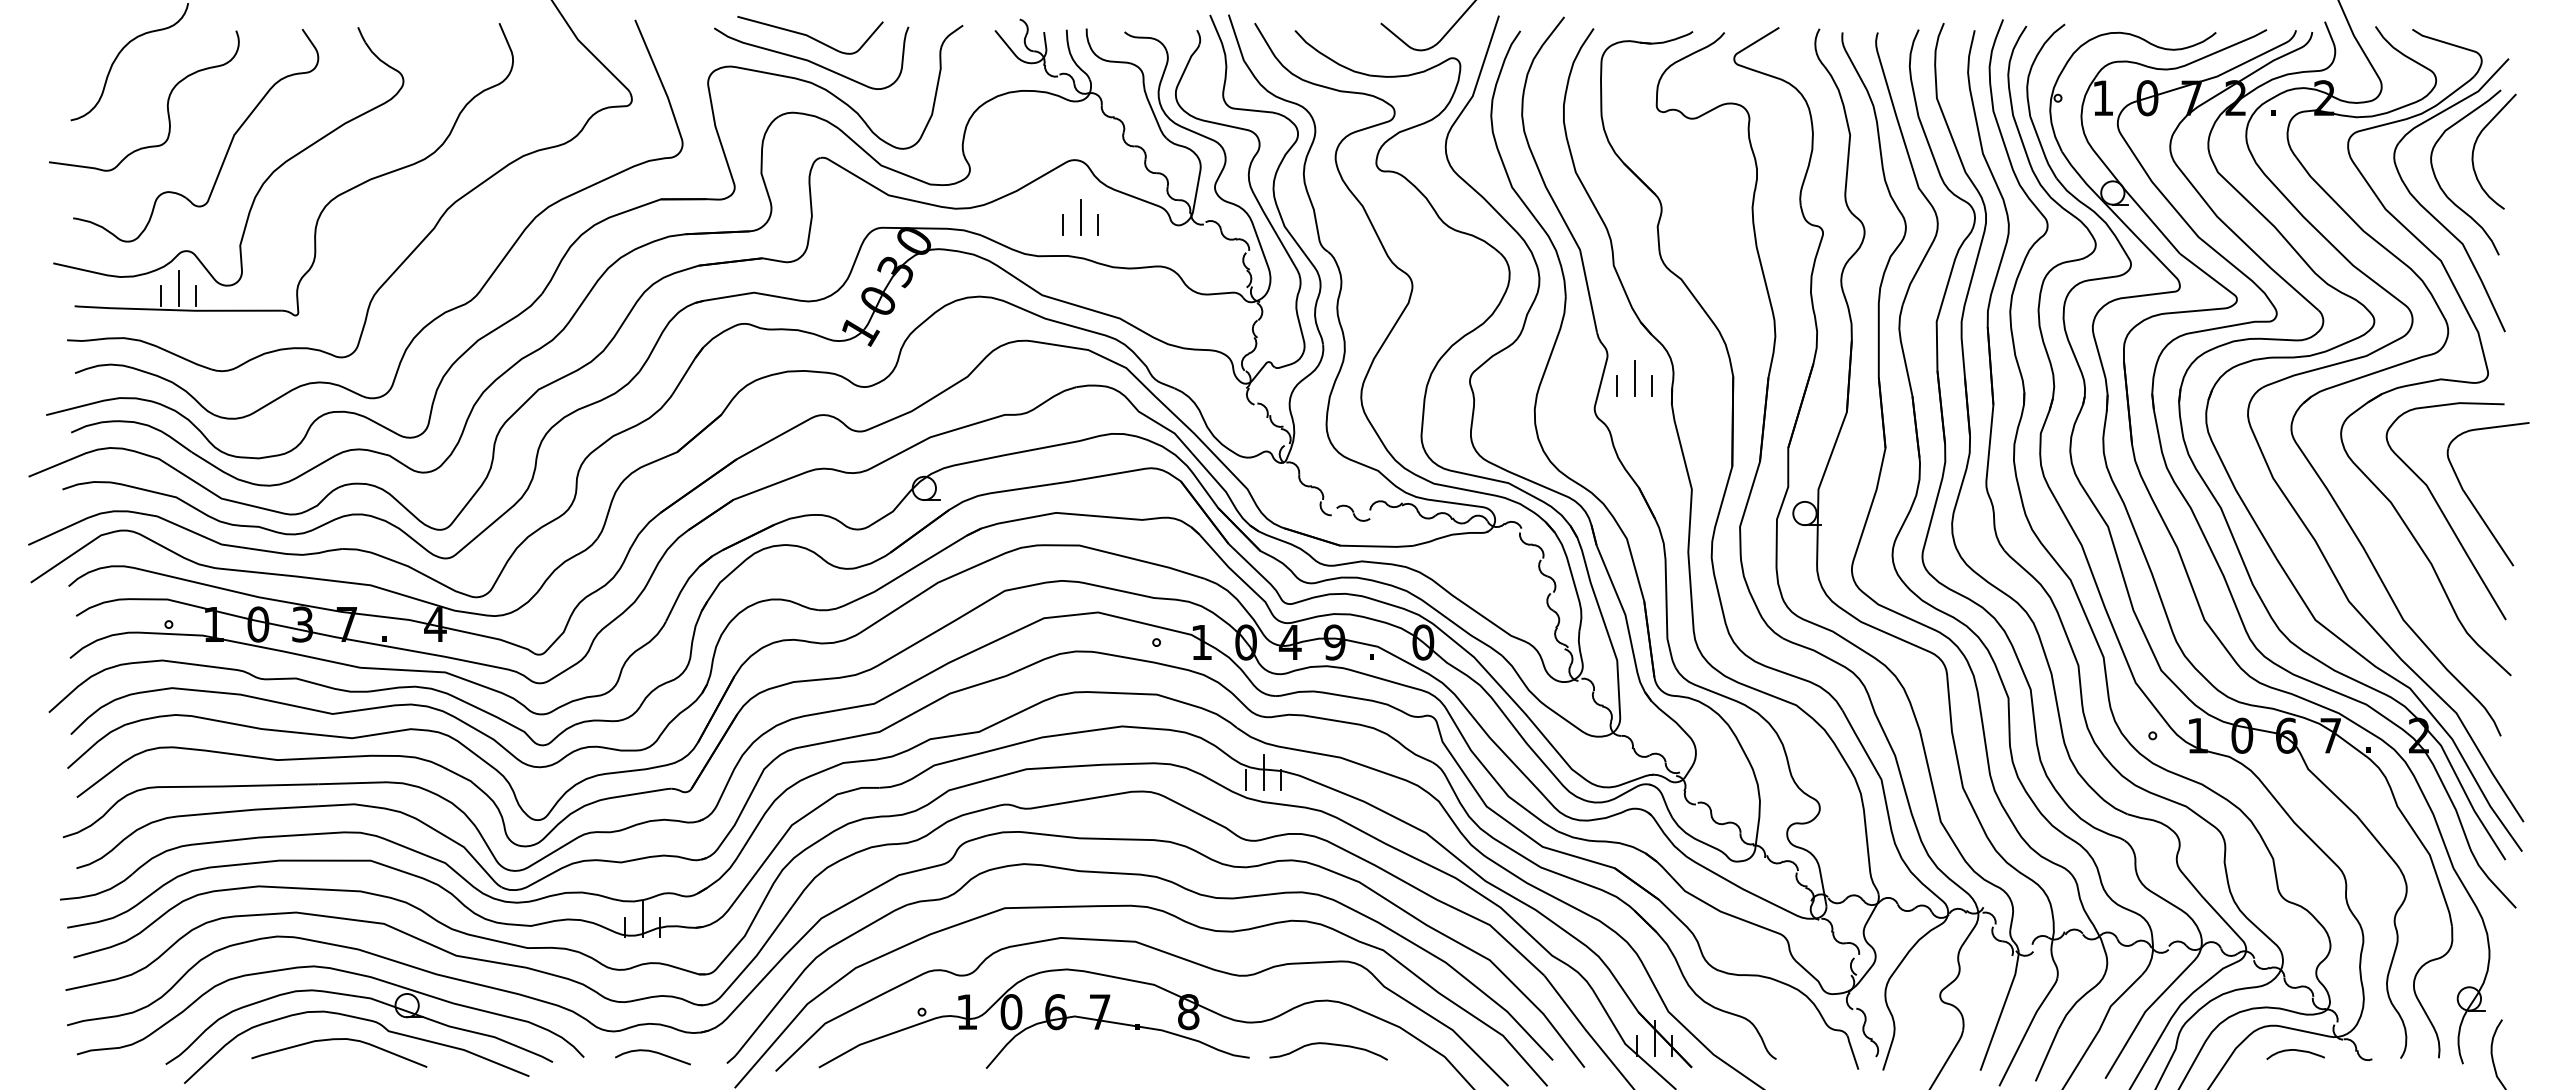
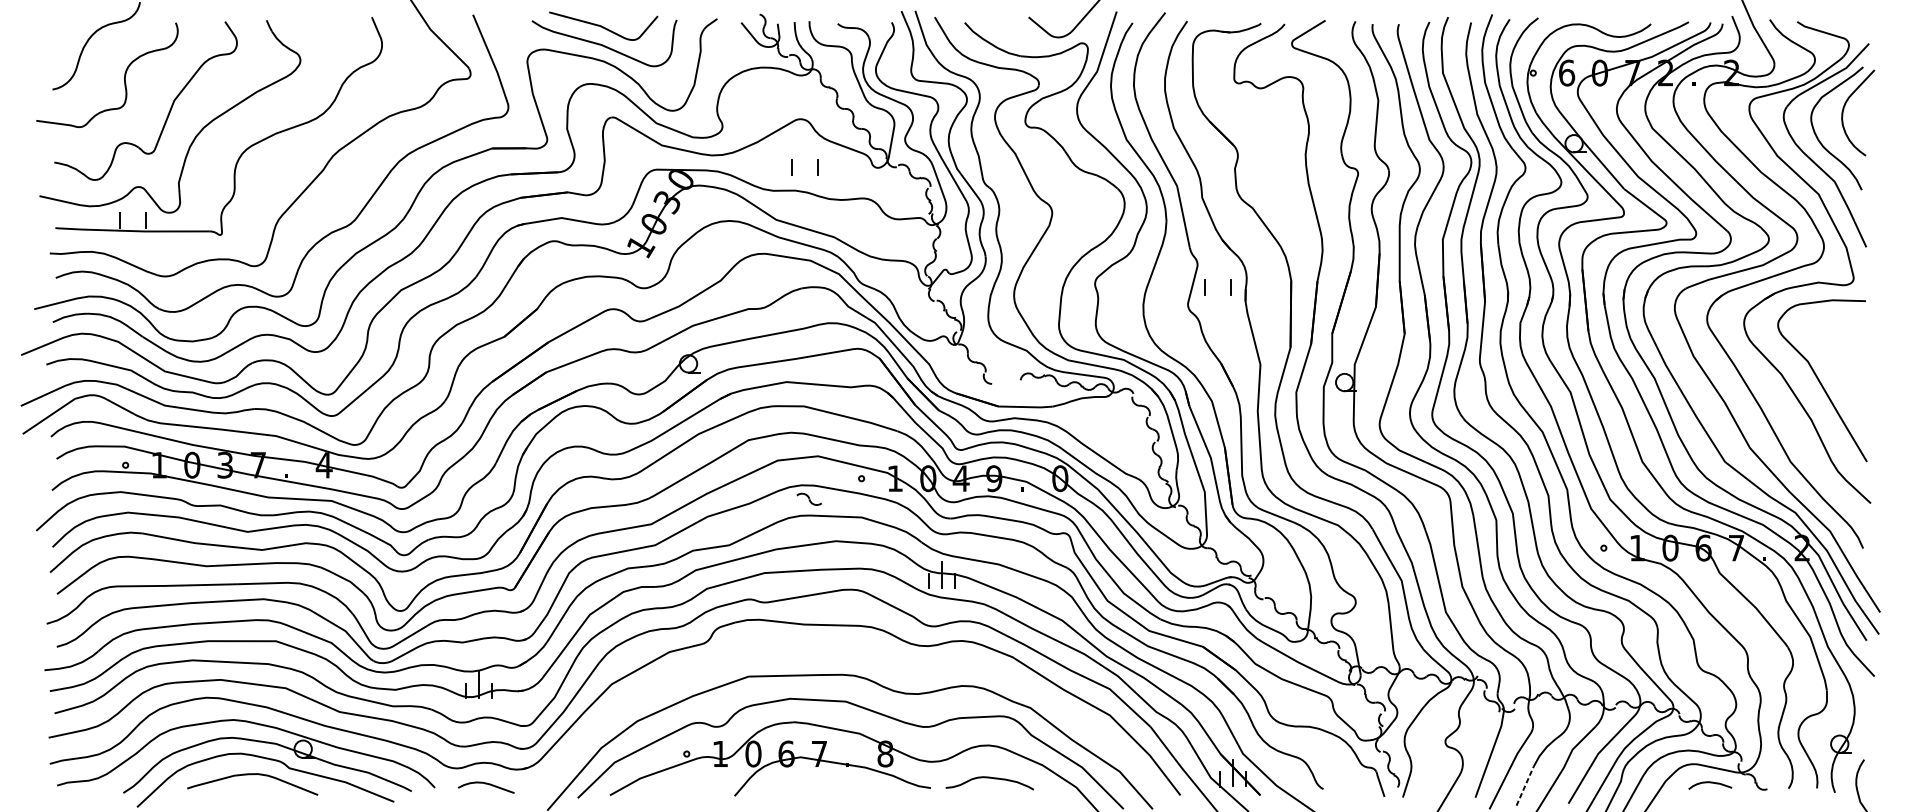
text: (2103, 98) -> (1567, 73), 1 -> 6
line: (1080, 216) -> (804, 161), removed
line: (178, 288) -> (132, 214), removed
line: (1634, 377) -> (1217, 281), removed
part: (2473, 503) -> (1842, 375), removed
part: (1353, 512) -> (809, 498), moved
part: (1178, 886) -> (877, 660), removed
line: (2047, 1054) -> (1525, 785), solid -> dashed

